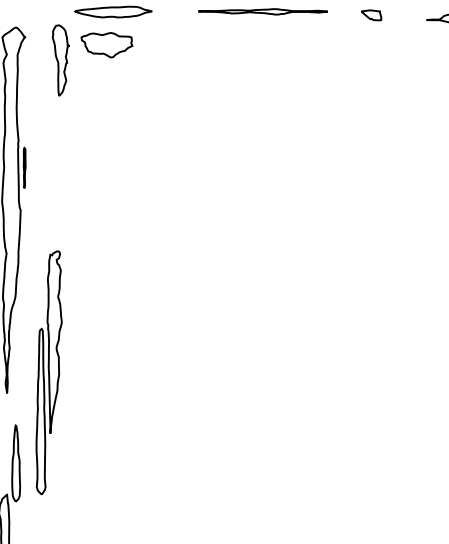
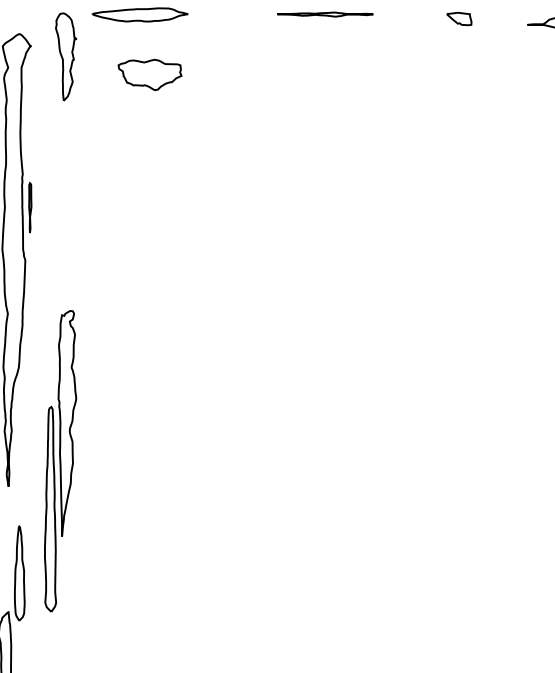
part: (263, 11) -> (325, 14), size x0.6
part: (106, 44) -> (149, 74), moved
part: (61, 60) -> (66, 56), moved

